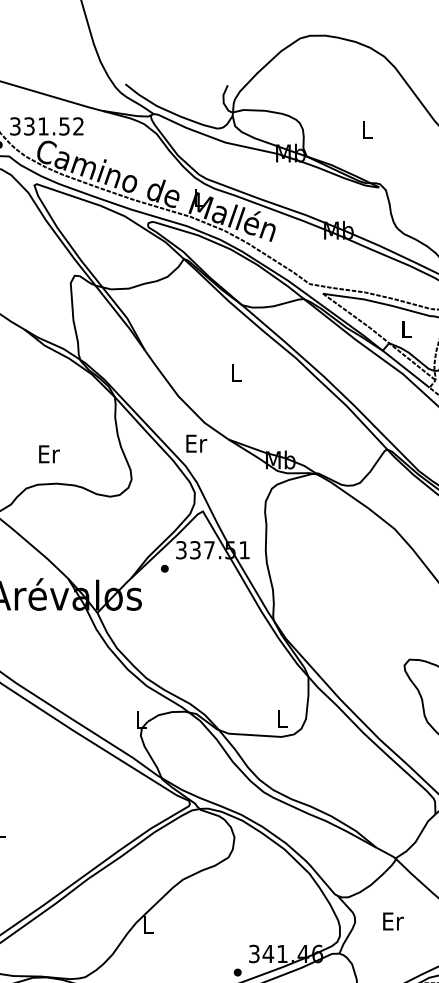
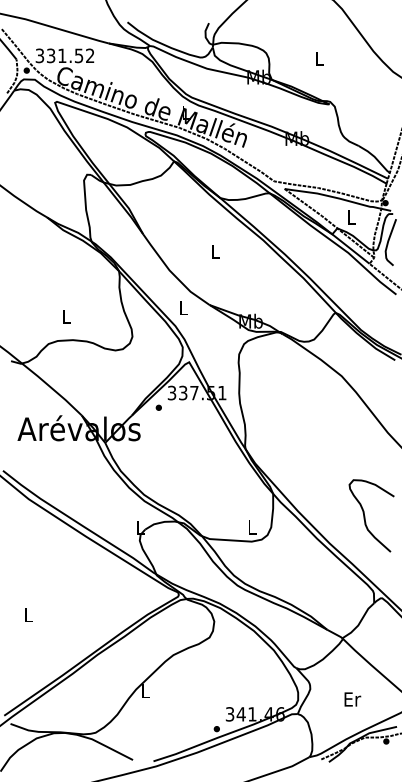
text: (197, 443) -> (184, 308), Er -> L
text: (48, 453) -> (66, 316), Er -> L
text: (393, 921) -> (352, 699), moved

